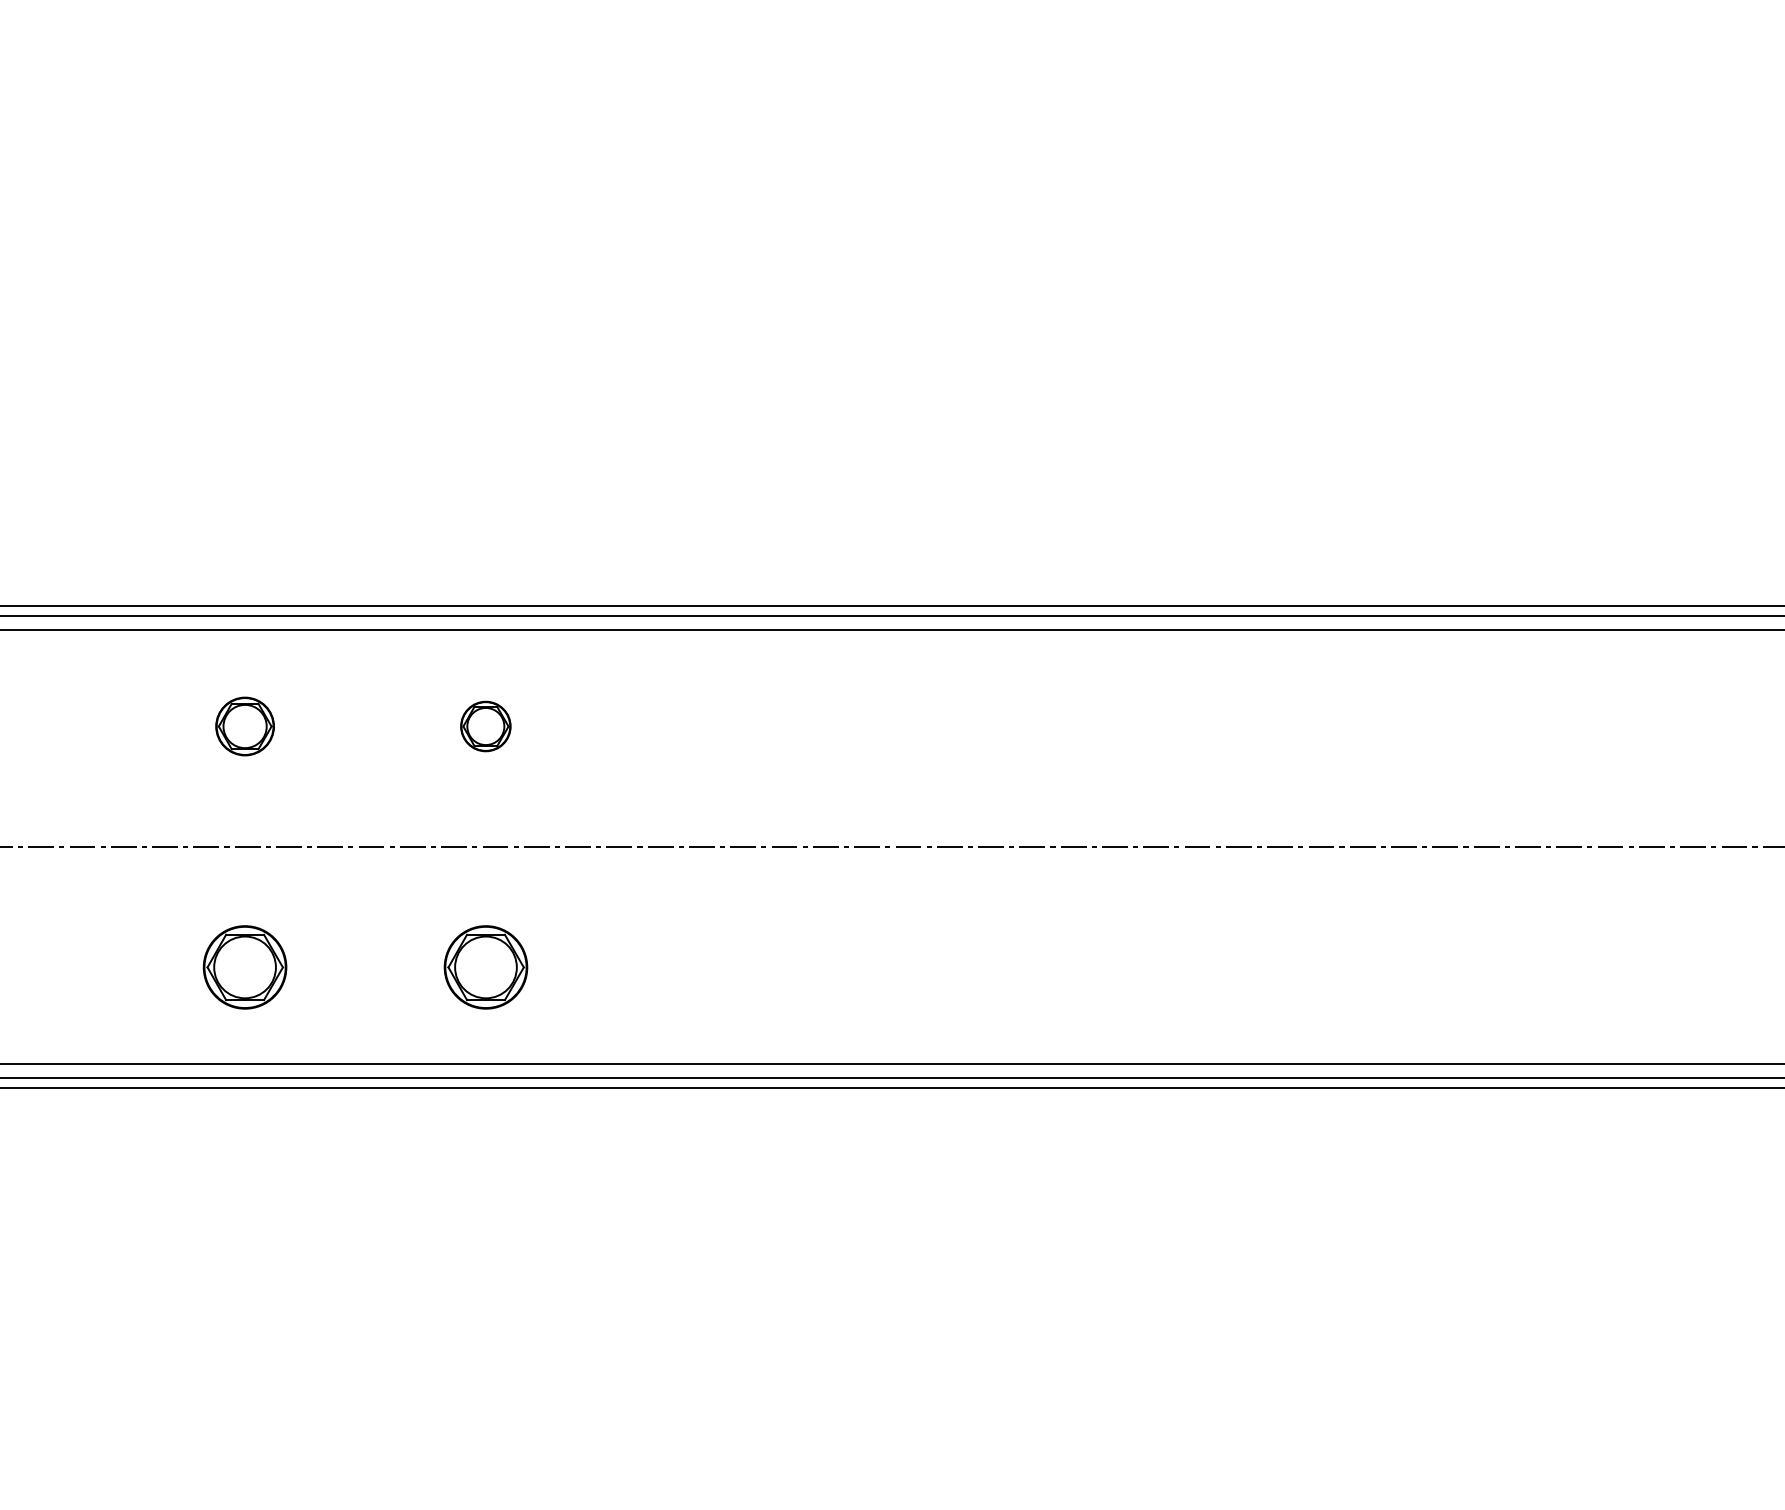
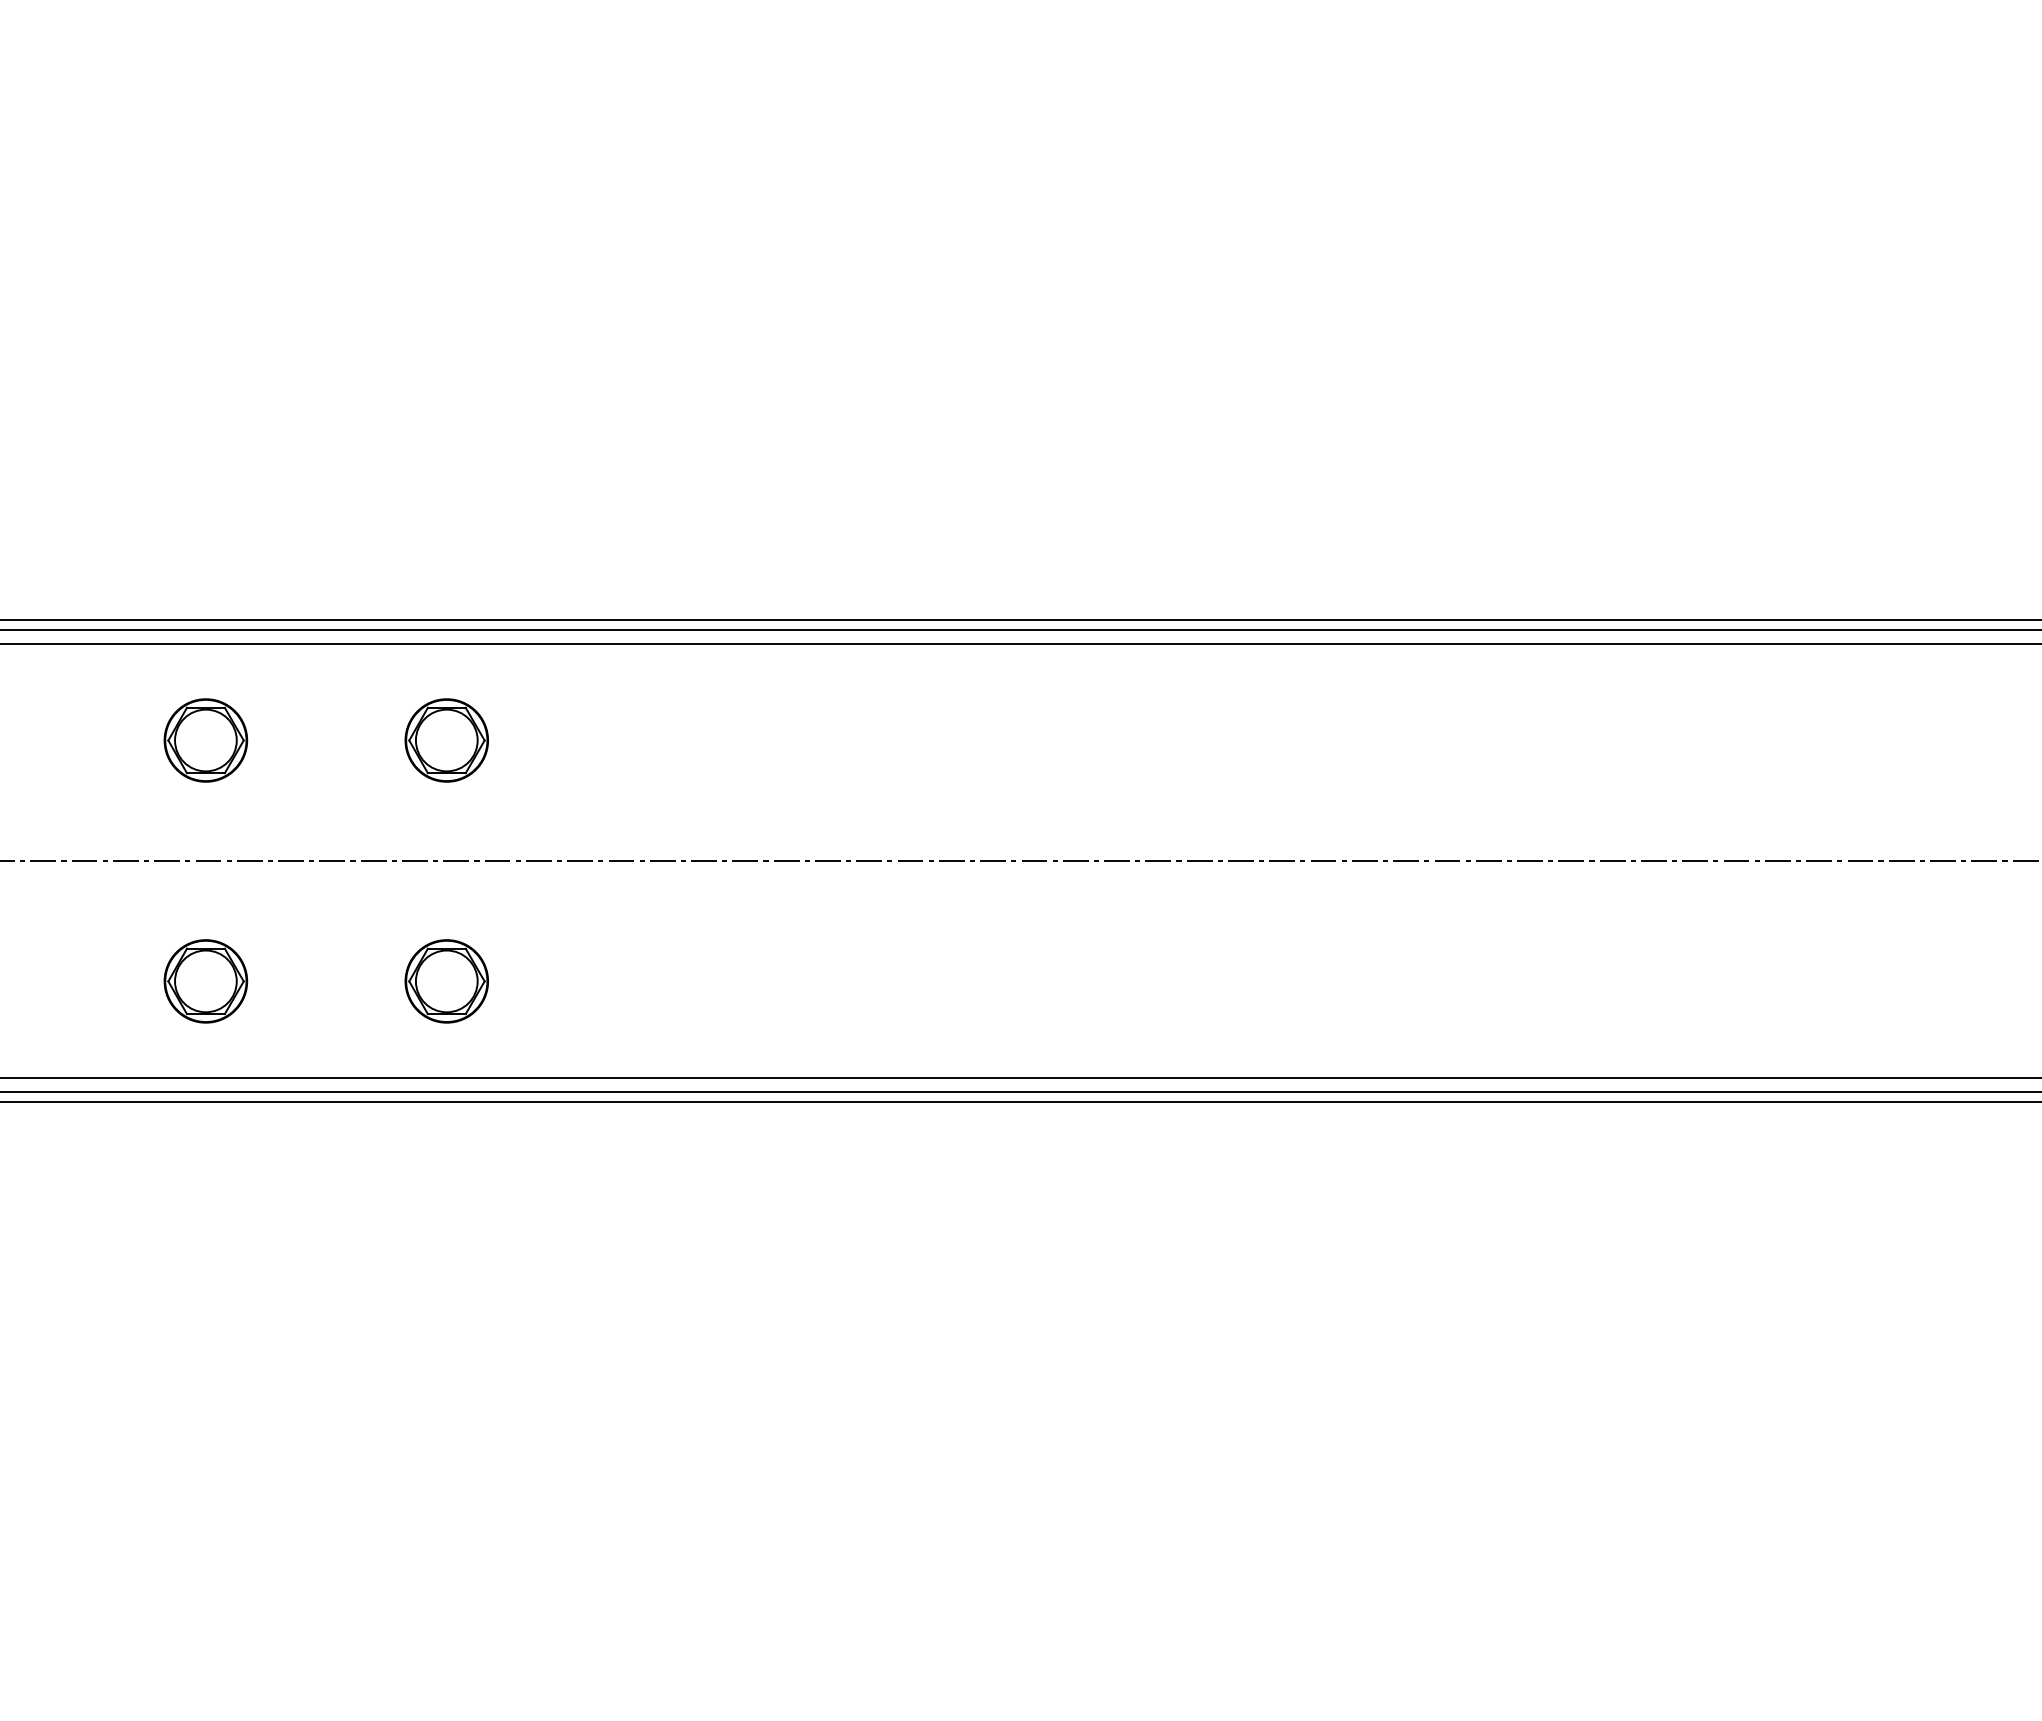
part: (244, 726) -> (205, 740), size x1.43
part: (485, 726) -> (446, 740), size x1.67

